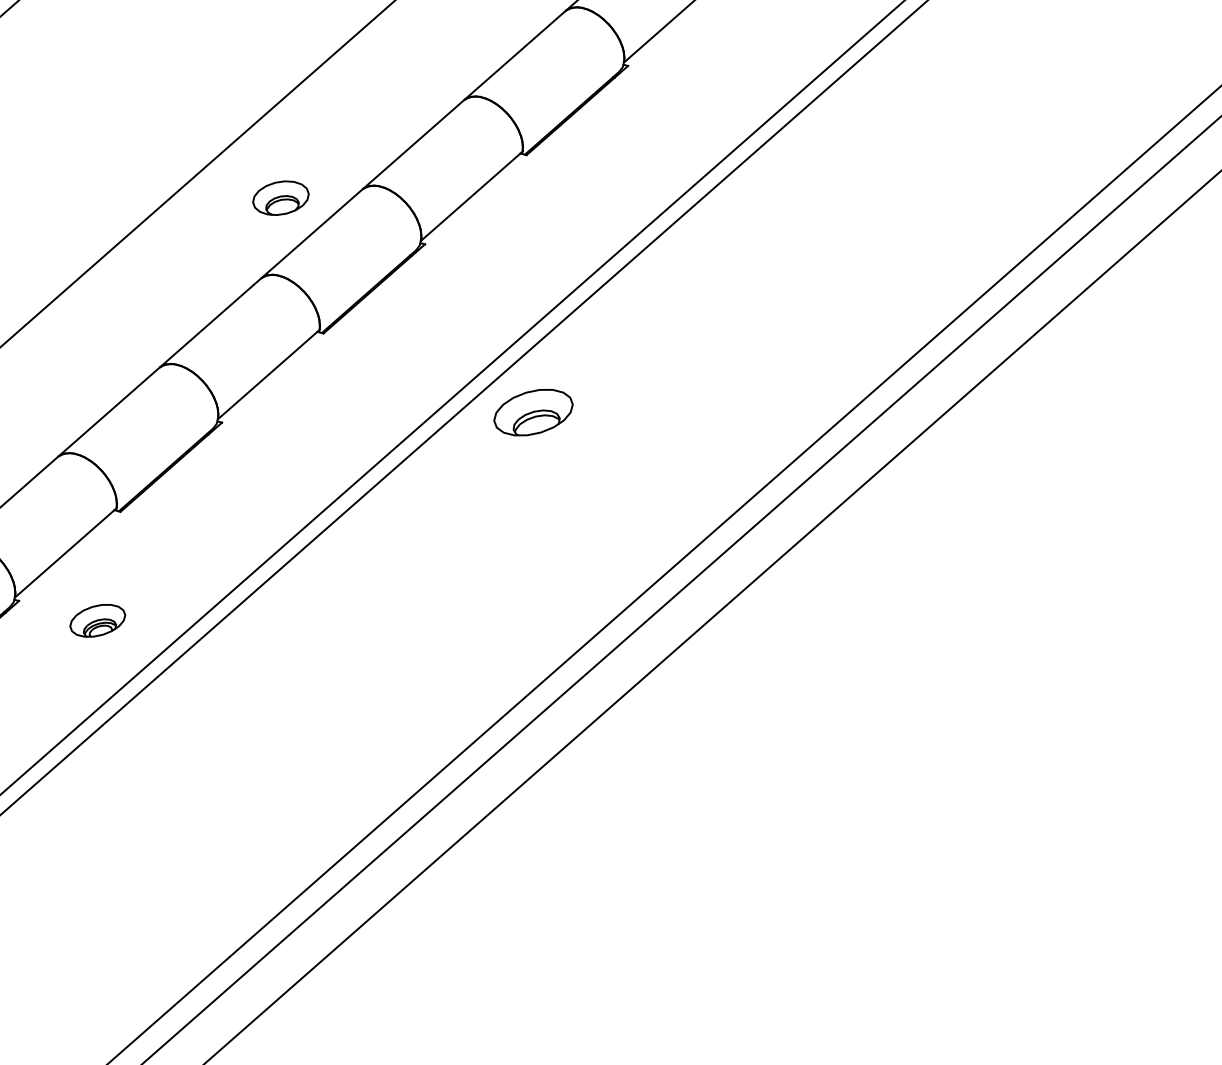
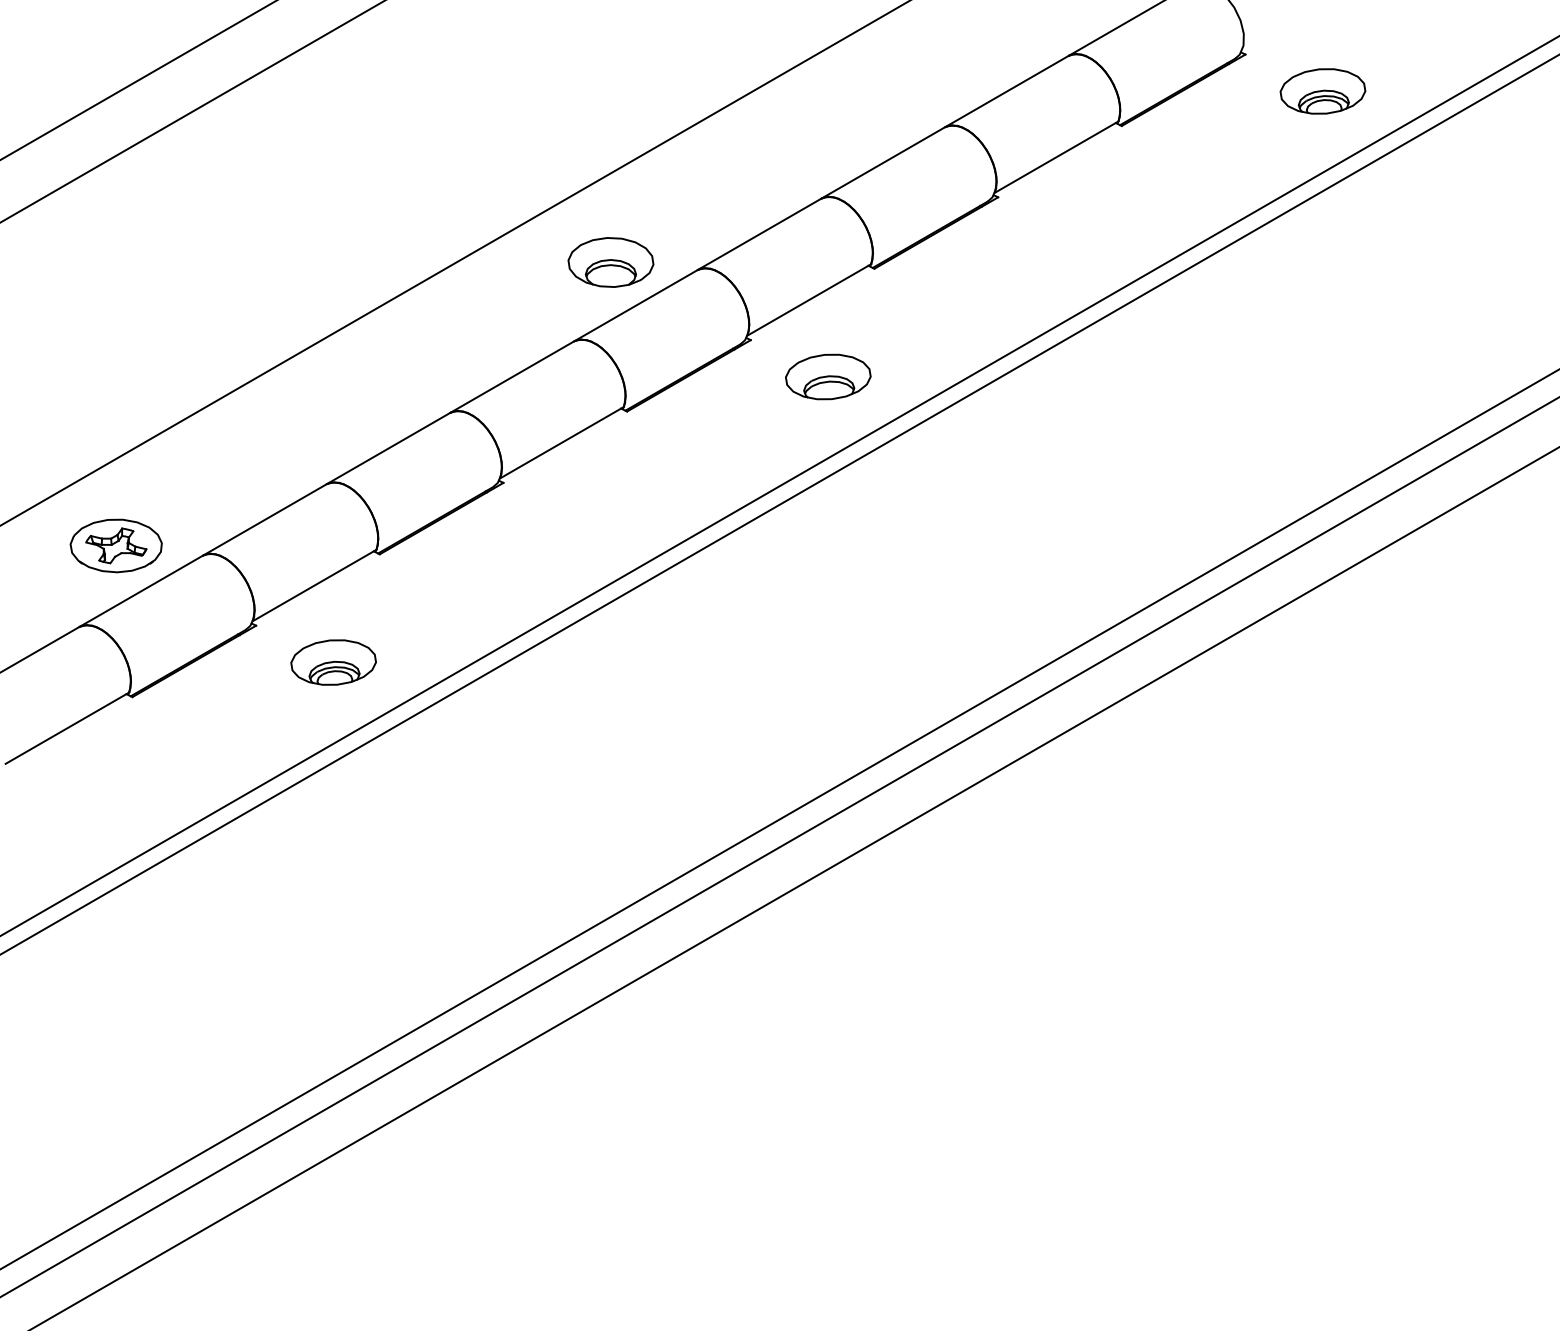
part: (280, 198) -> (610, 262), size x1.43
part: (533, 412) -> (828, 376), moved
part: (97, 620) -> (333, 662), size x1.43

